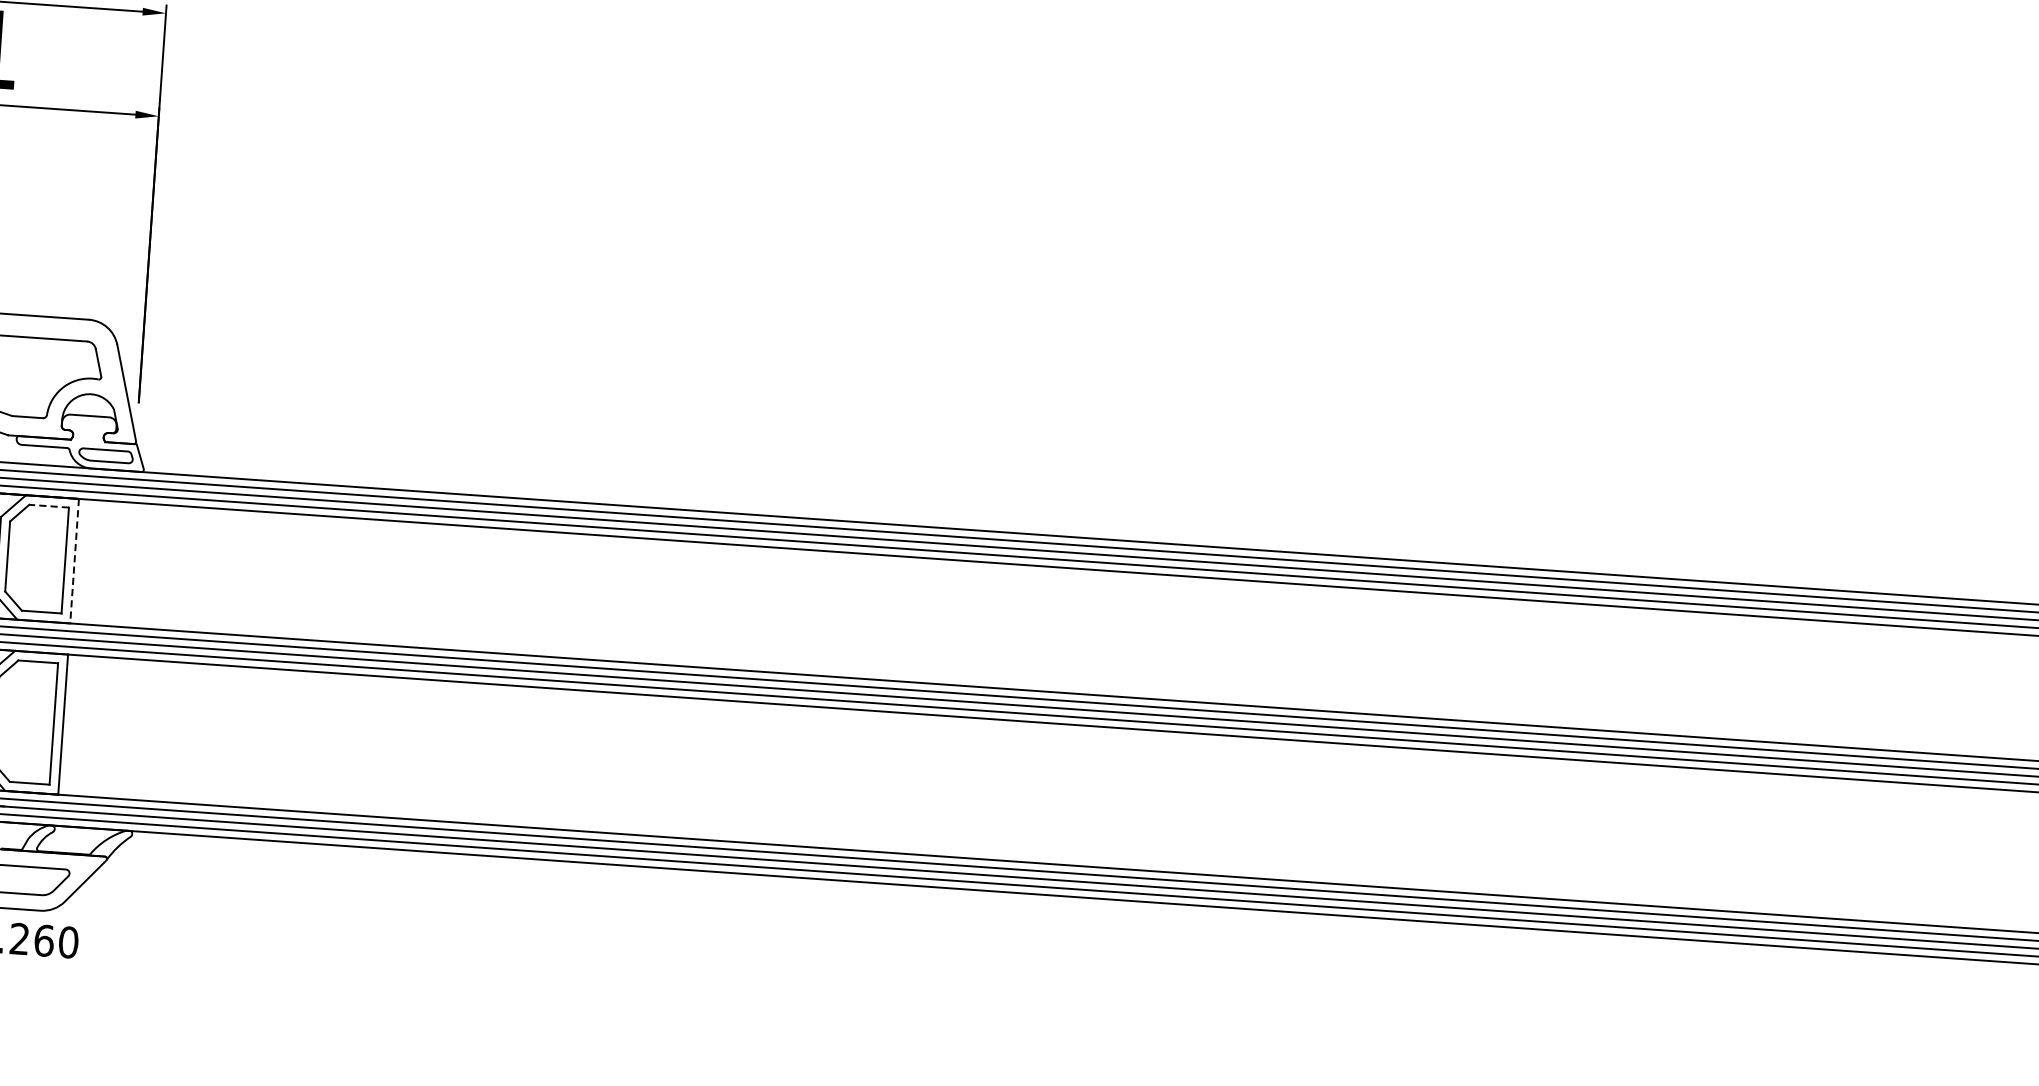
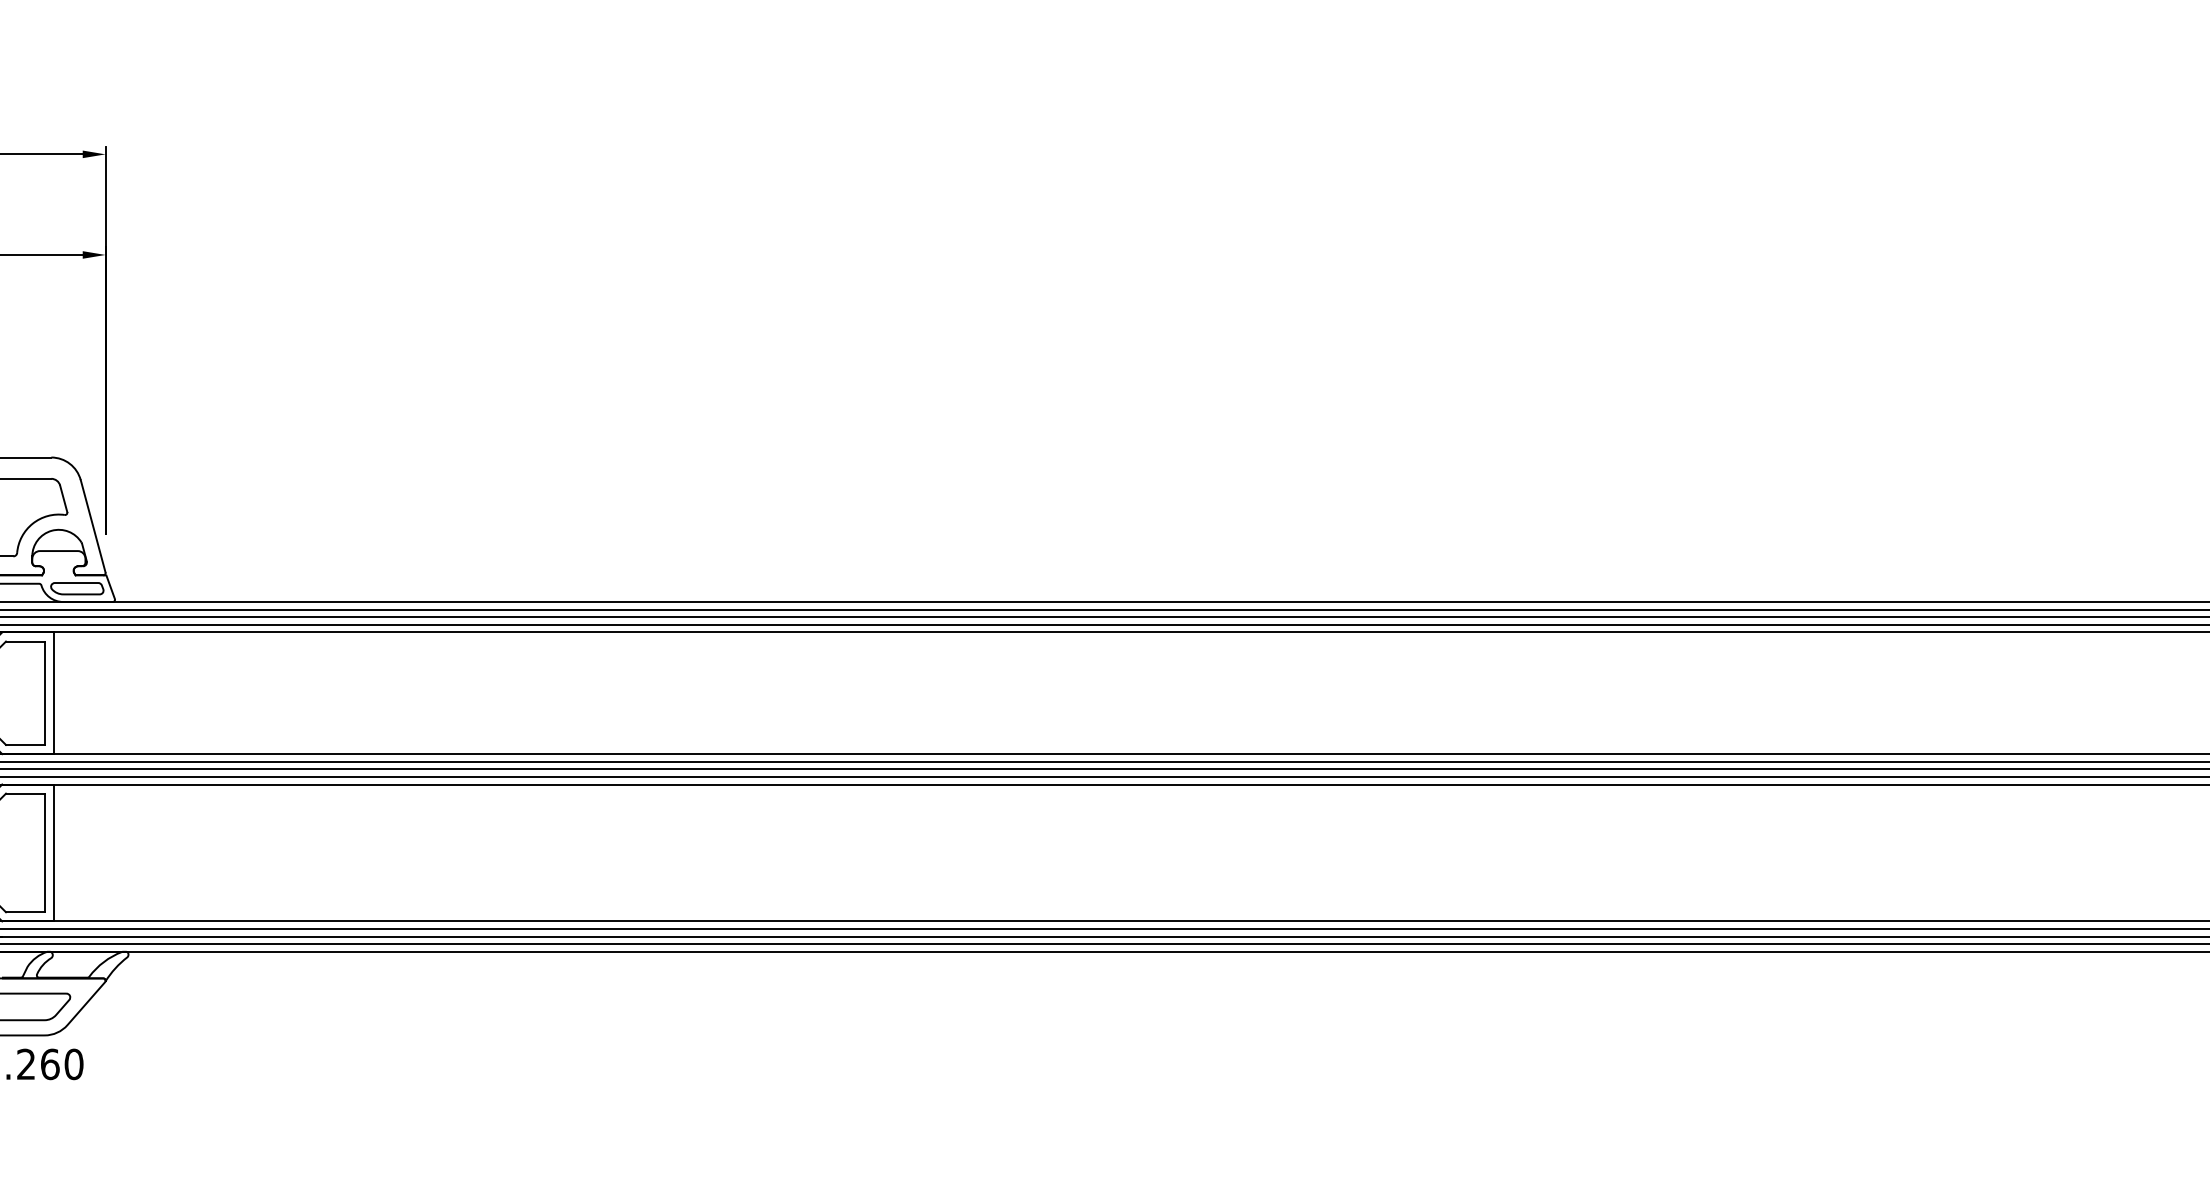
line: (48, 506) -> (24, 641), dashed -> solid
line: (74, 561) -> (53, 693), dashed -> solid

